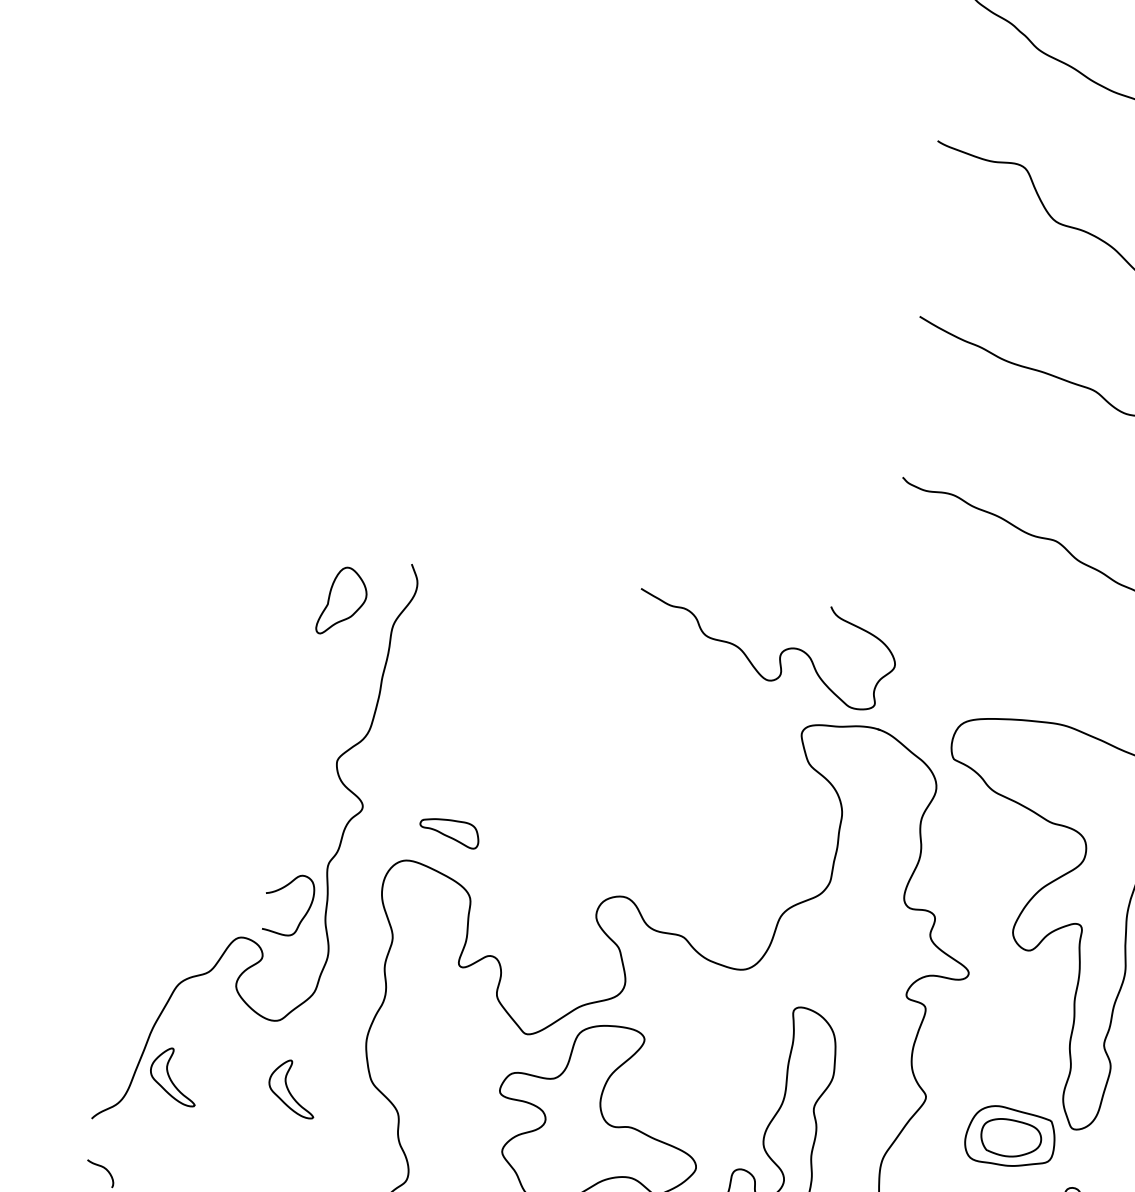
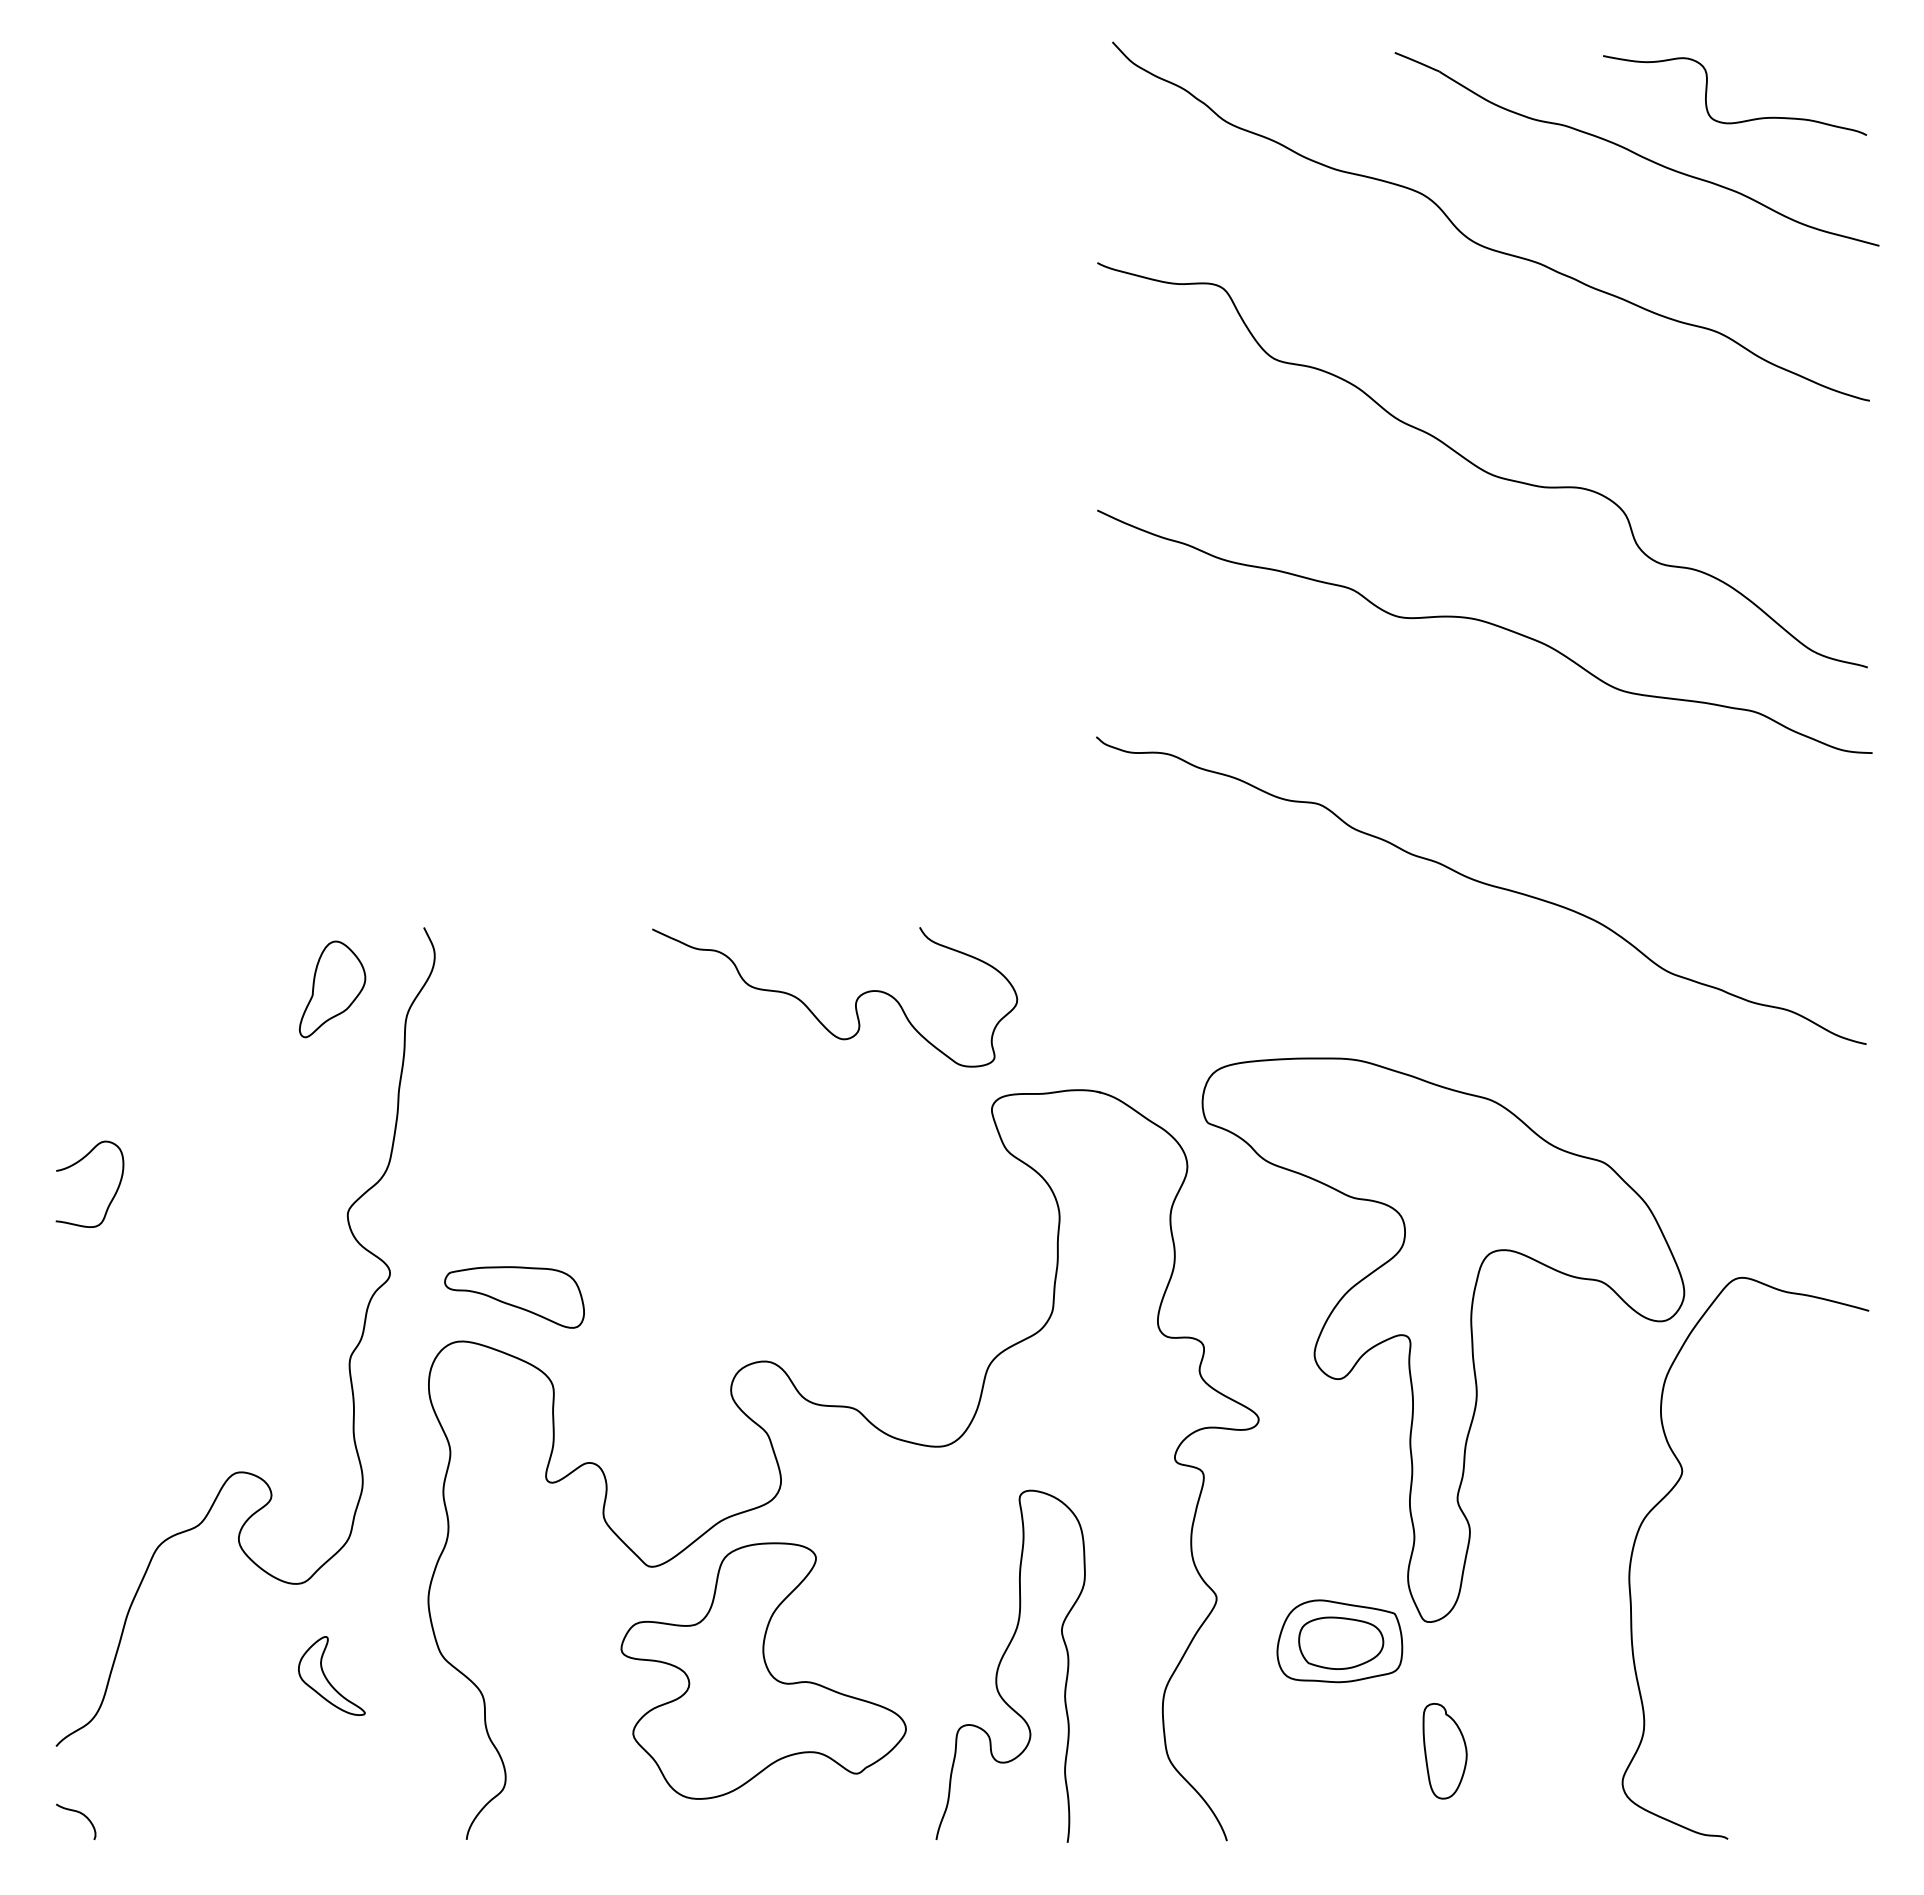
curve: (780, 654) -> (855, 1001), moved
part: (449, 833) -> (514, 1297), size x1.67
curve: (283, 888) -> (79, 1162), moved
part: (173, 1076) -> (164, 1675), removed

